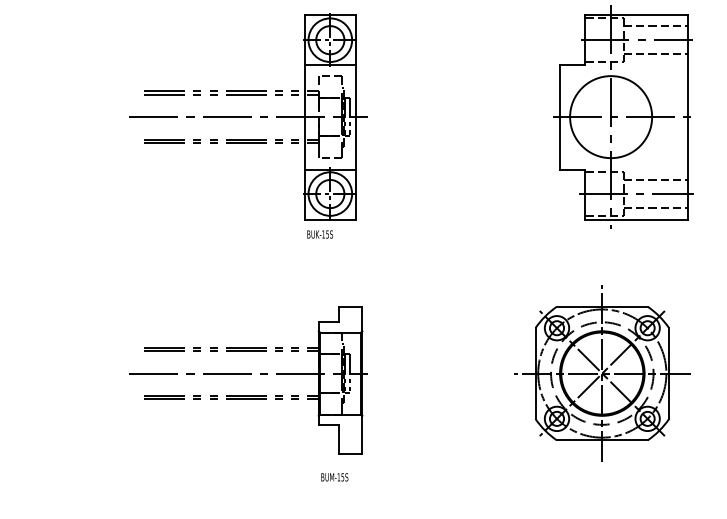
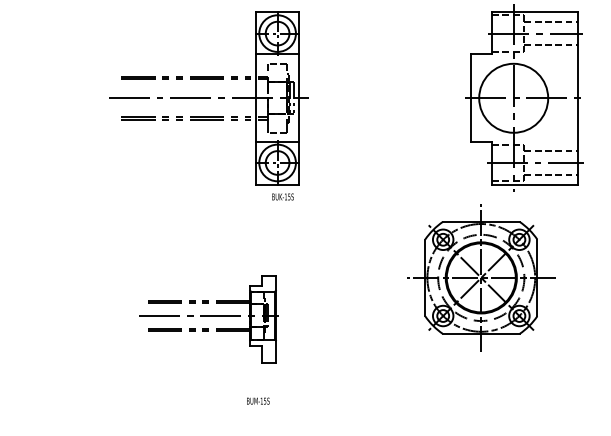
text: (319, 233) -> (282, 196), moved
part: (602, 373) -> (481, 277), moved
part: (248, 380) -> (208, 319), size x0.7
text: (334, 476) -> (258, 400), moved

